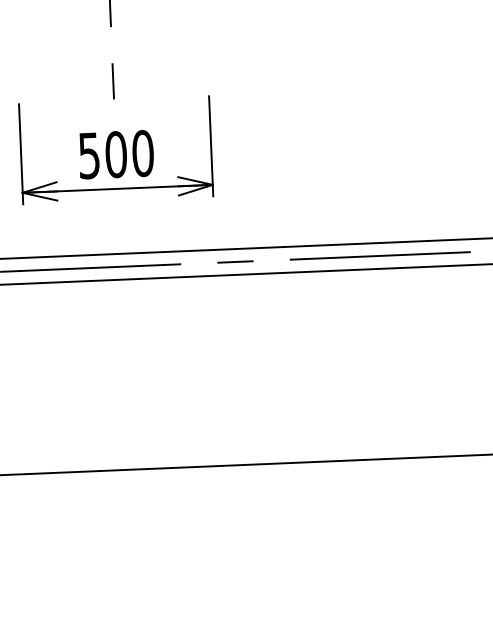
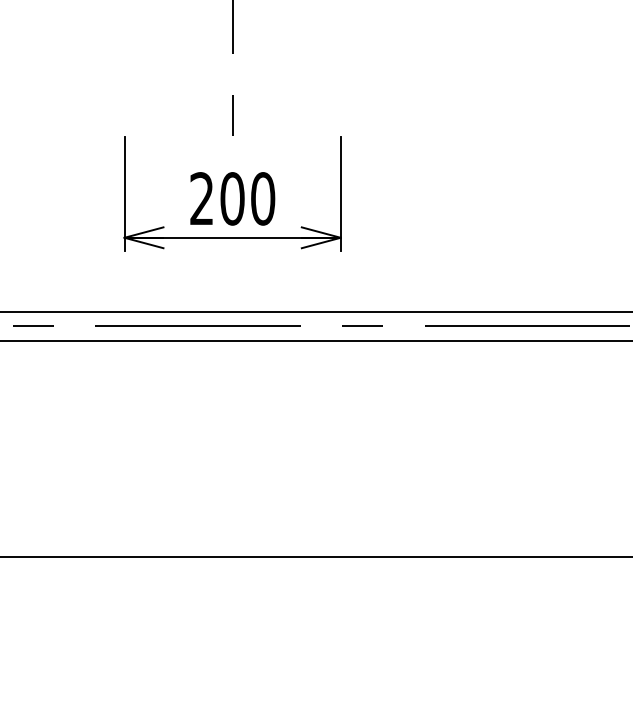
text: (88, 155) -> (201, 198), 500 -> 200

